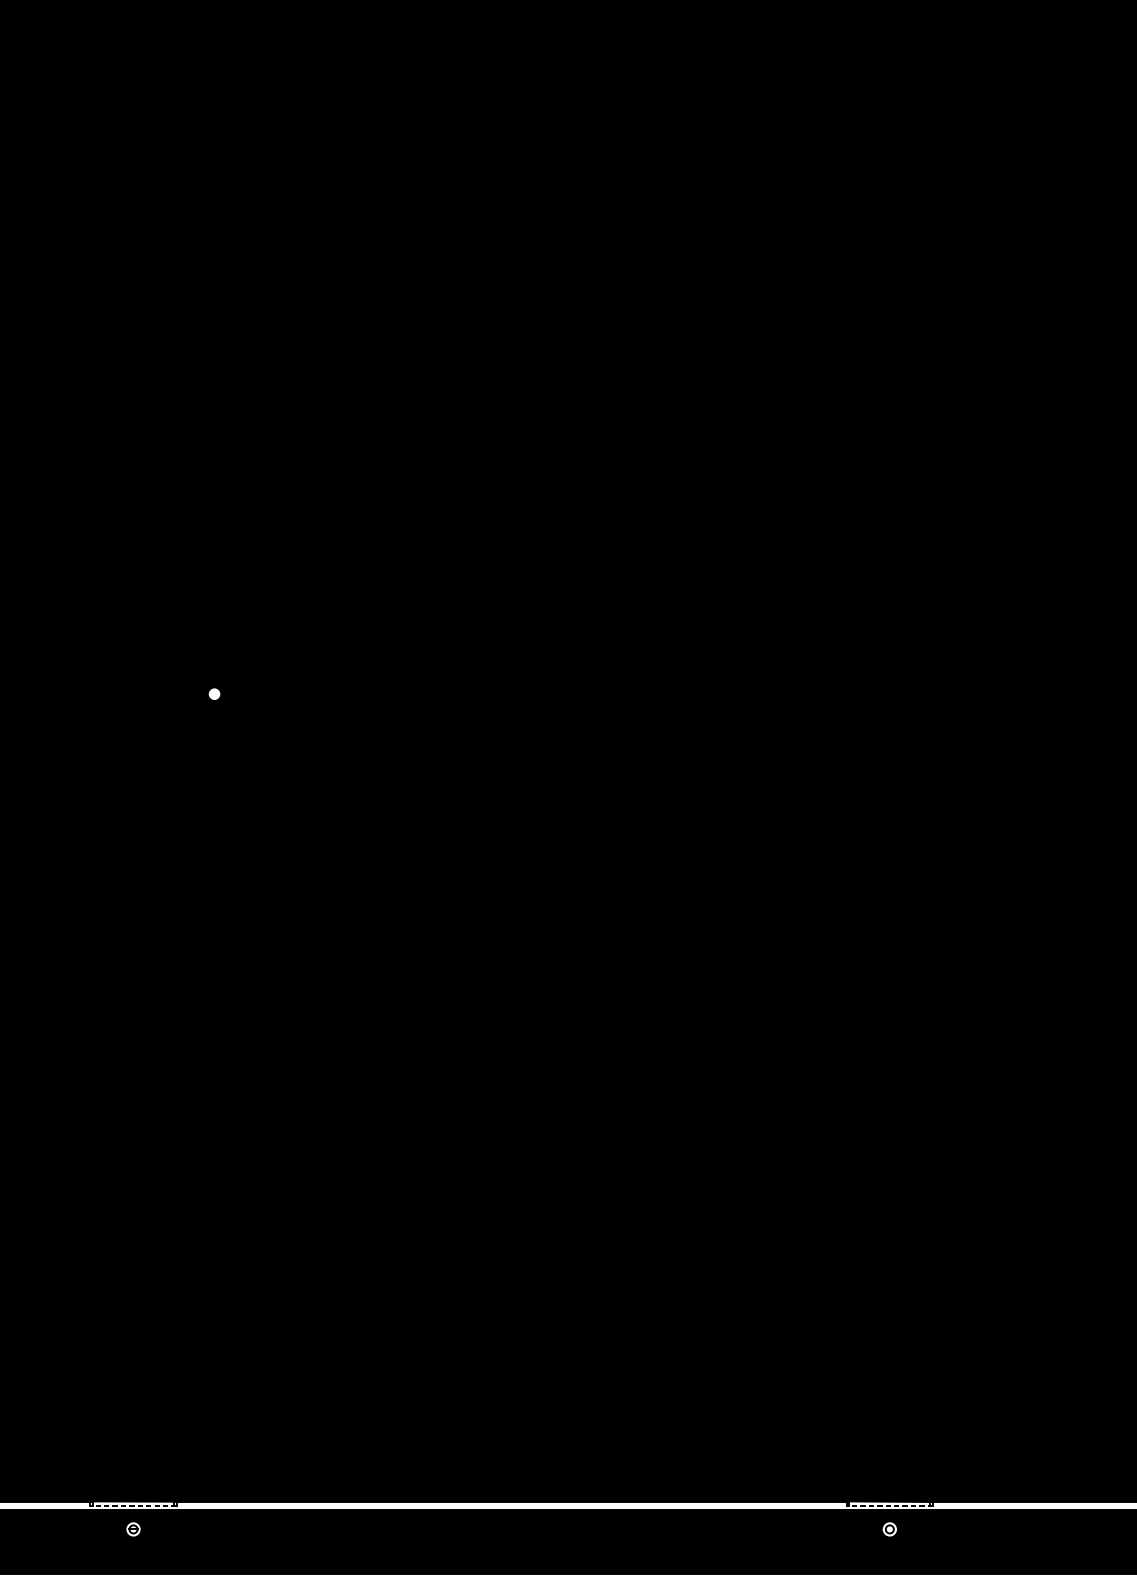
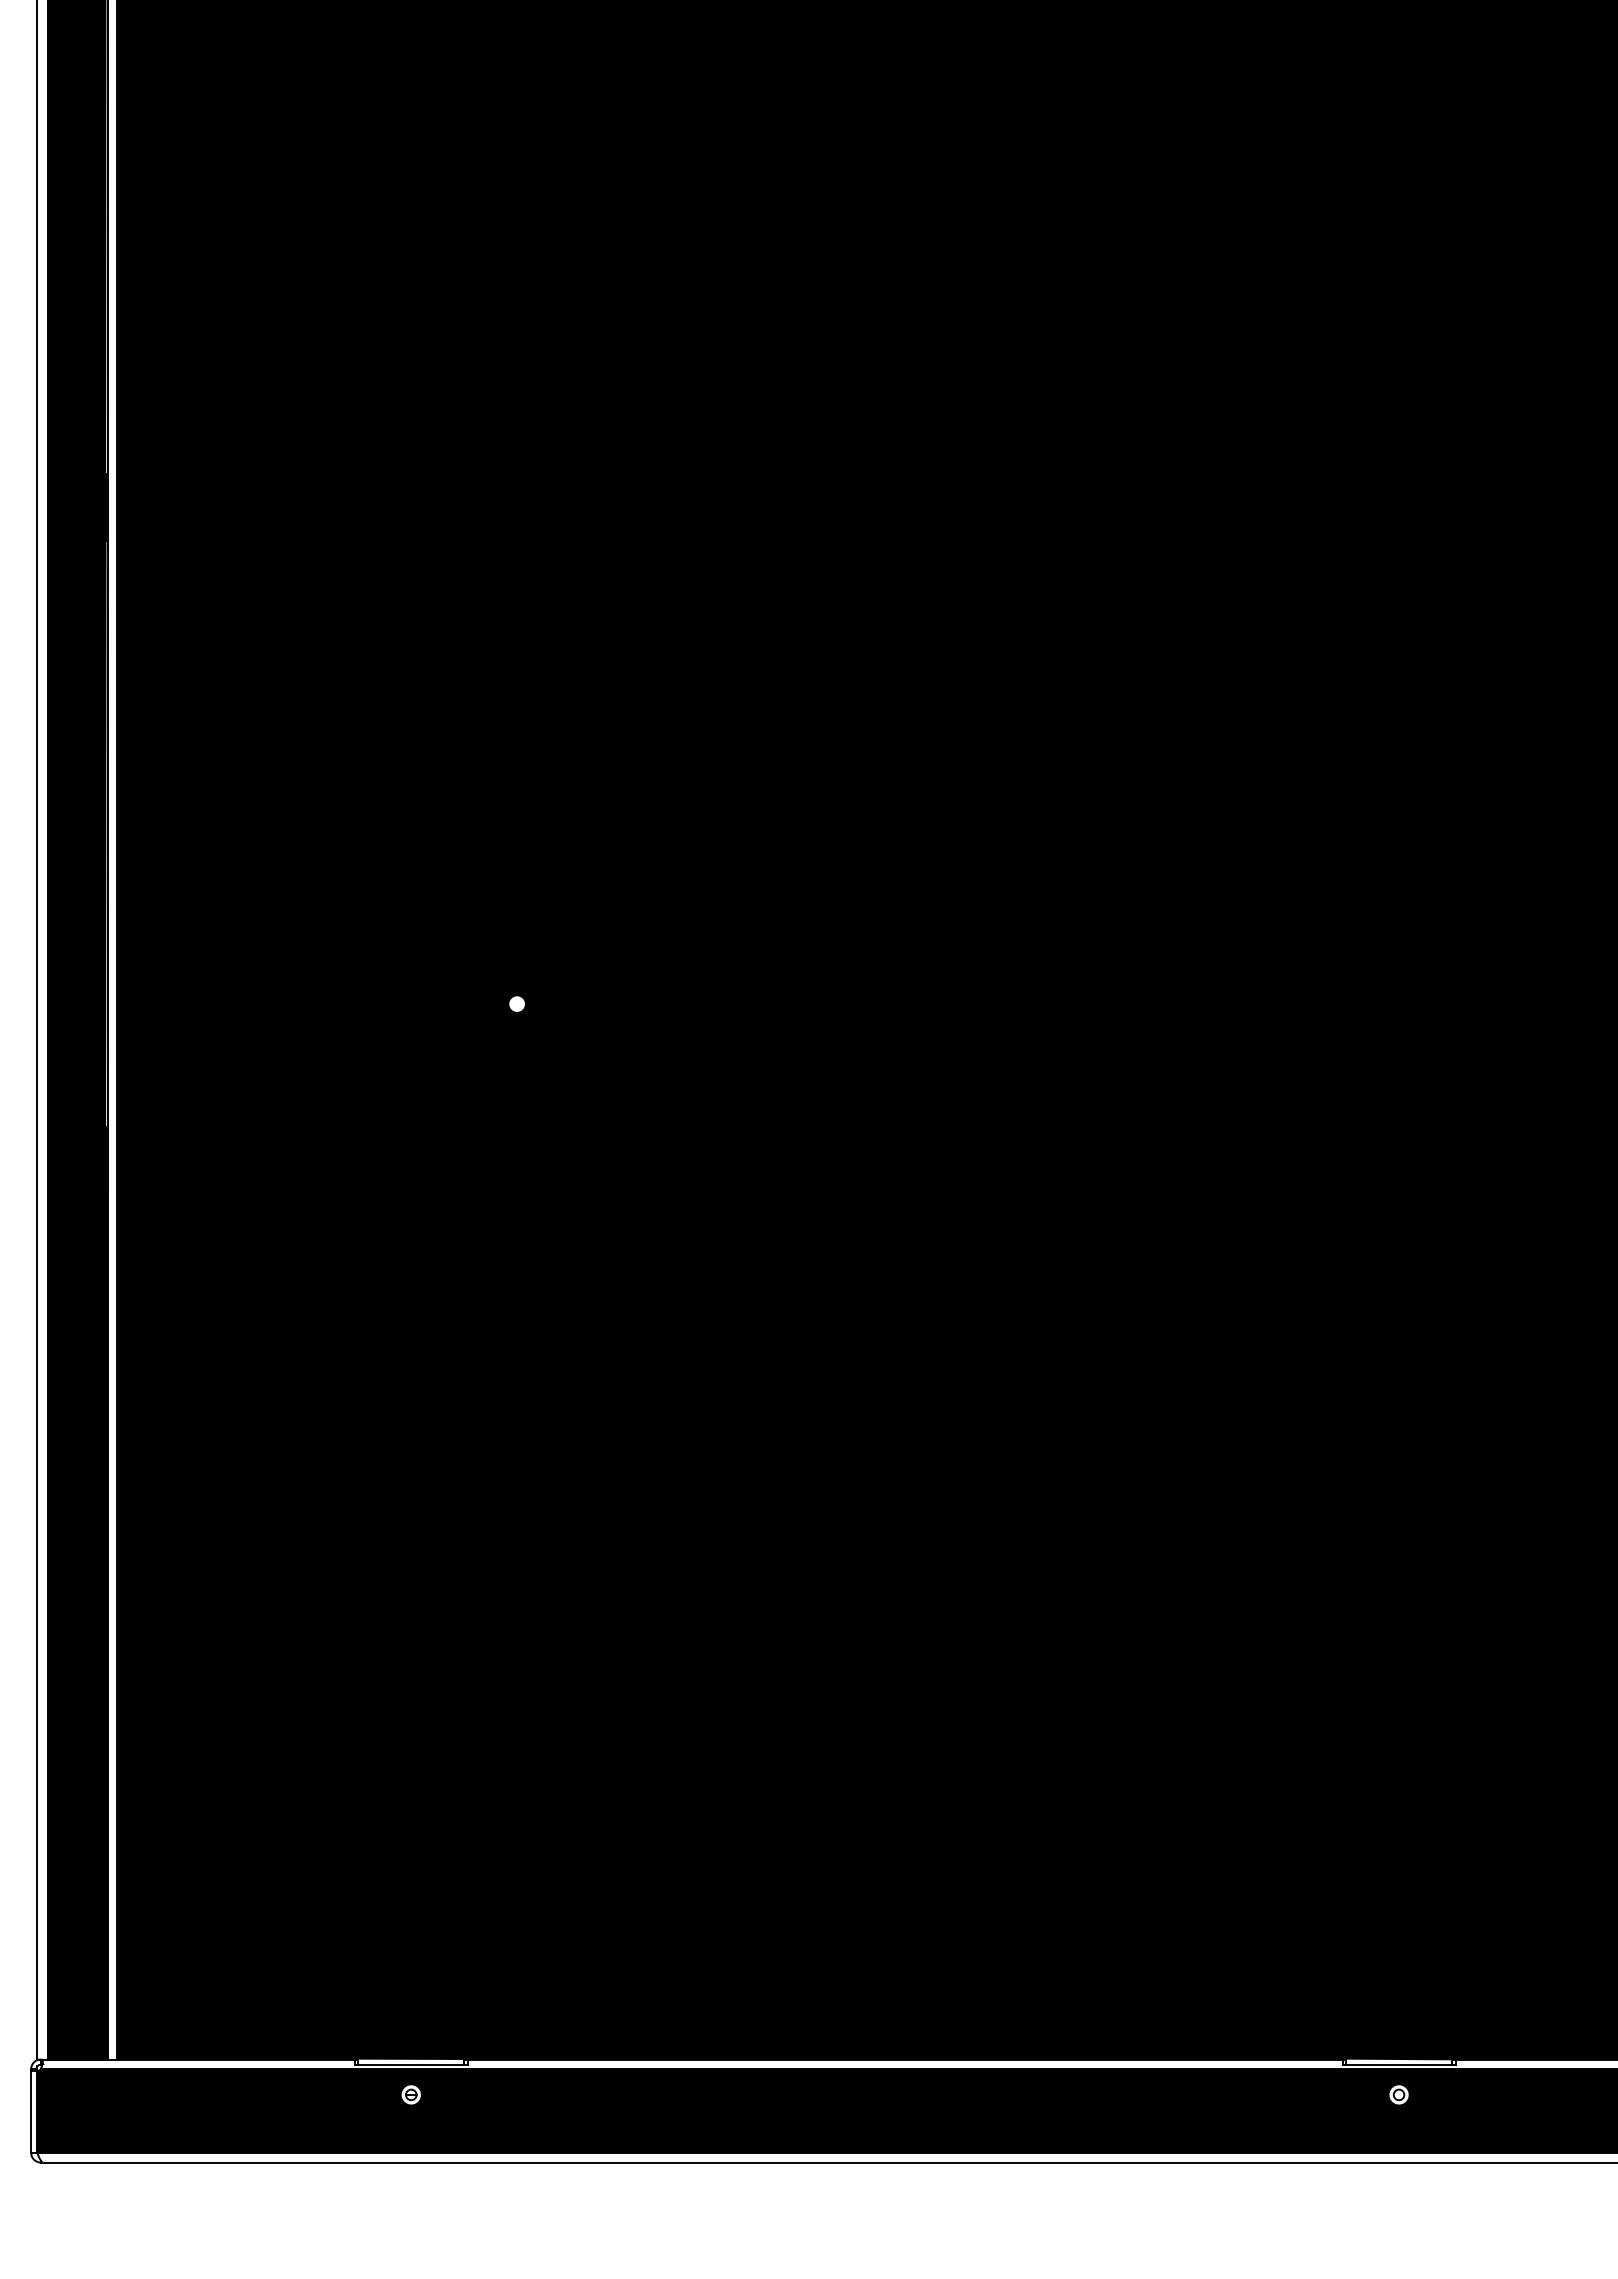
line: (132, 1506) -> (410, 2064), dashed -> solid
line: (889, 1506) -> (1398, 2064), dashed -> solid

